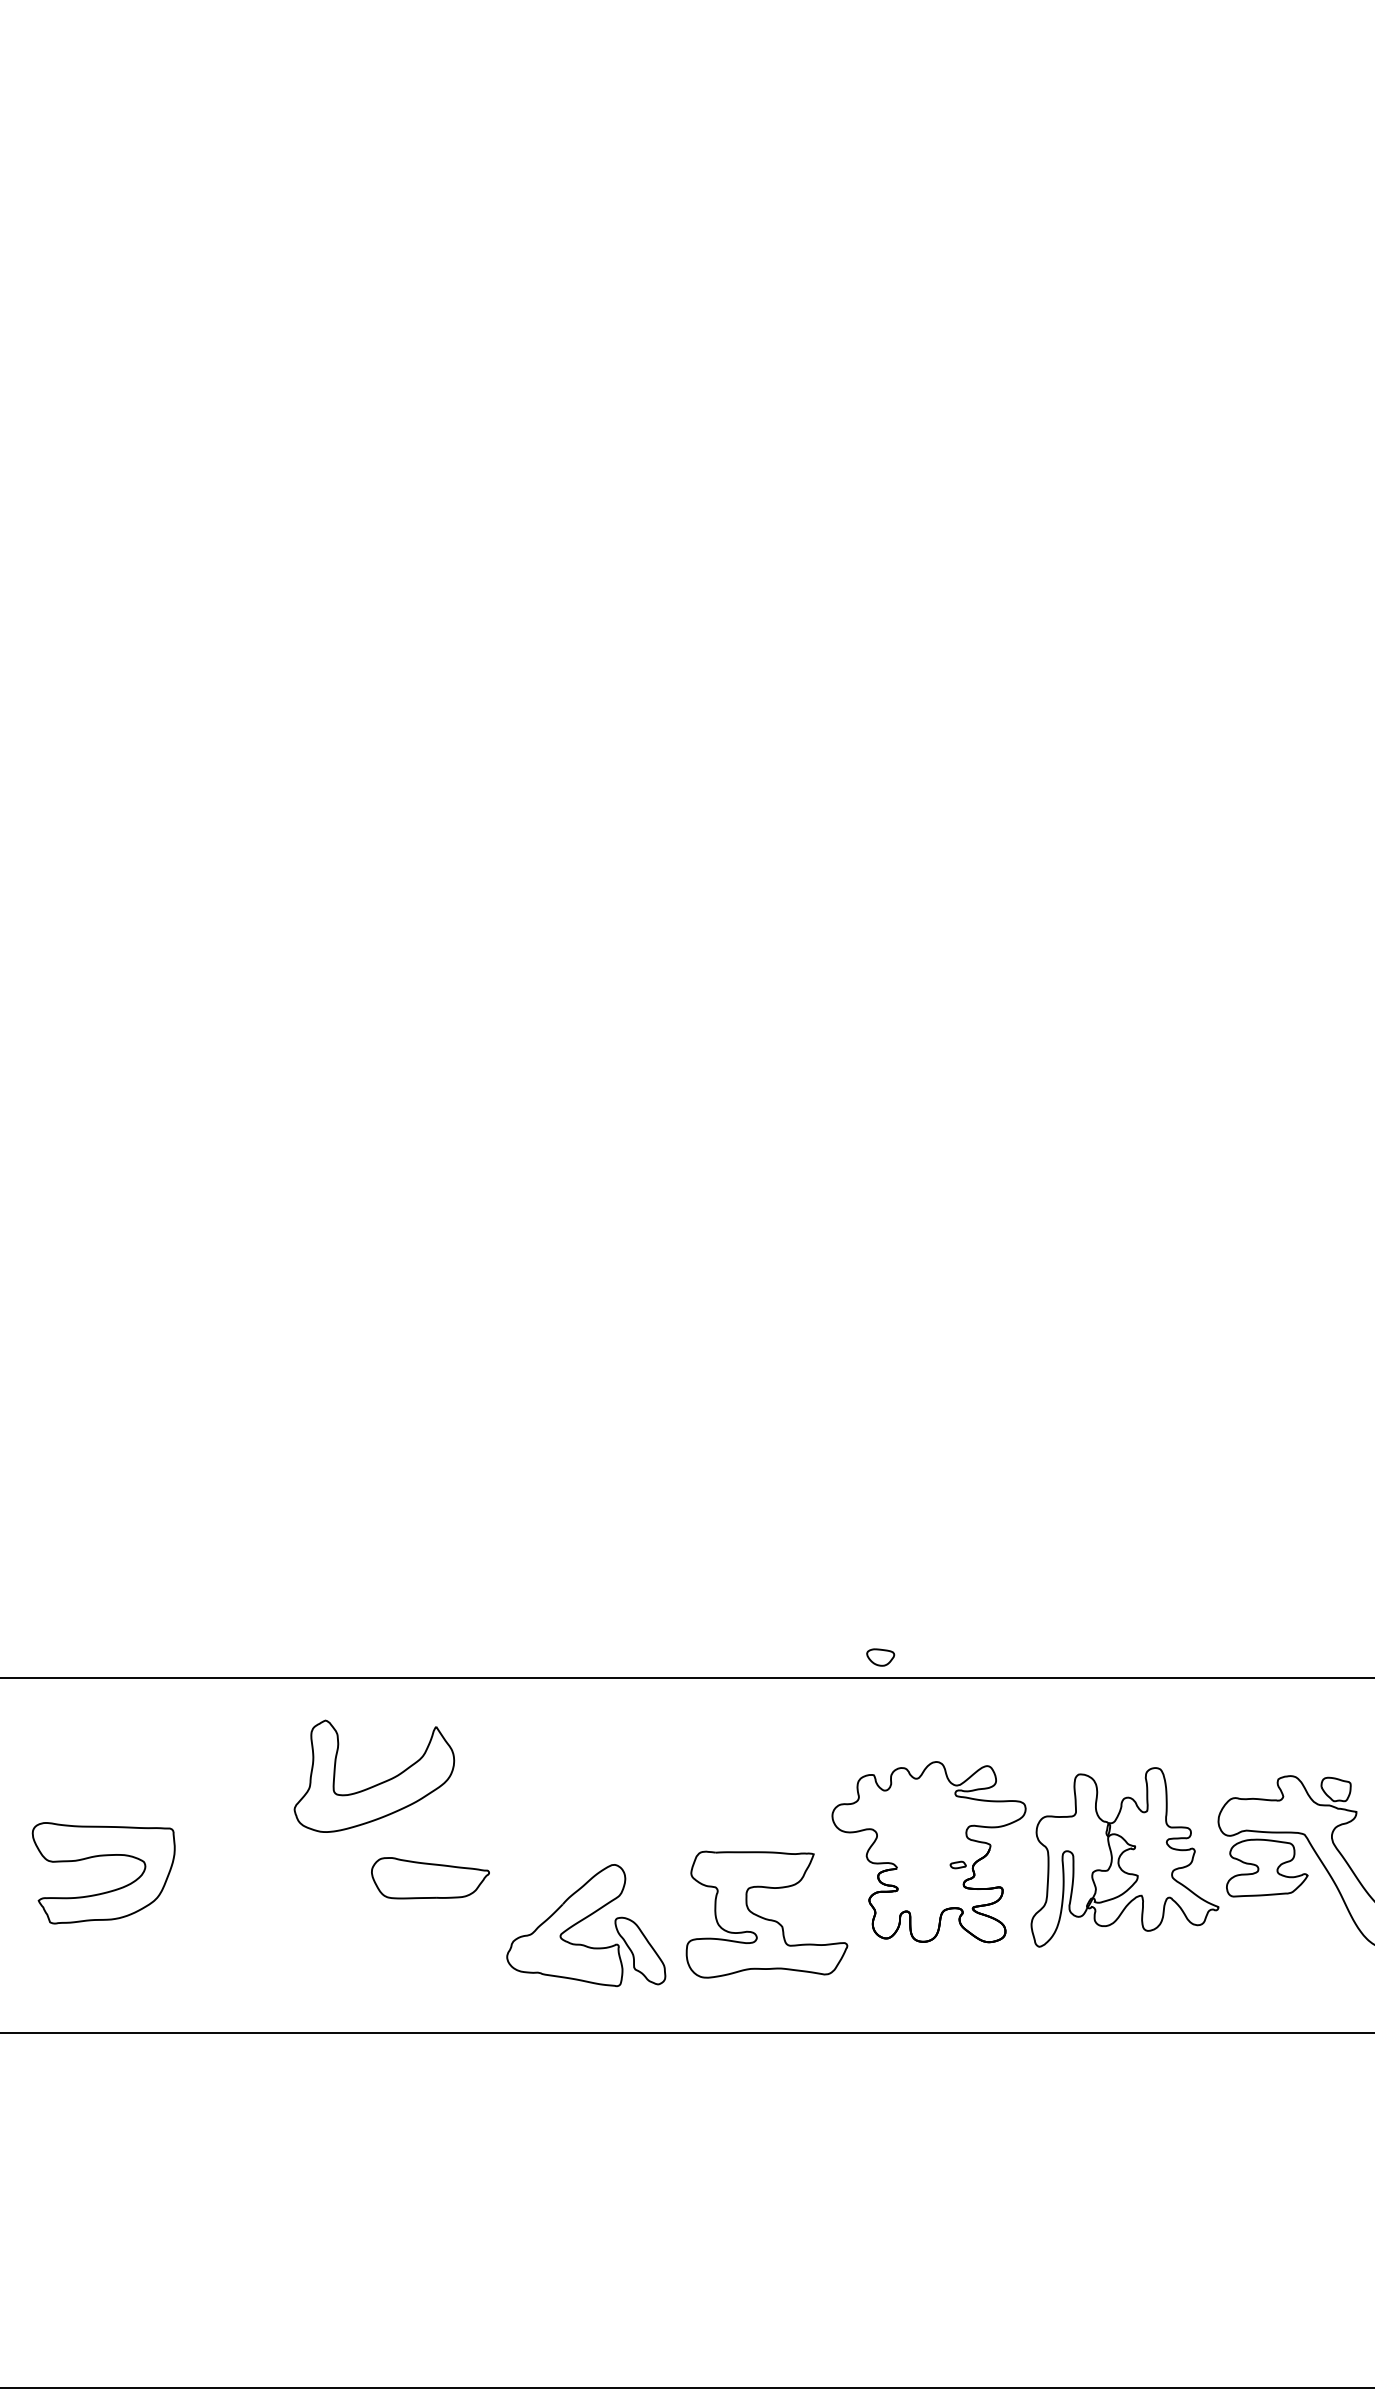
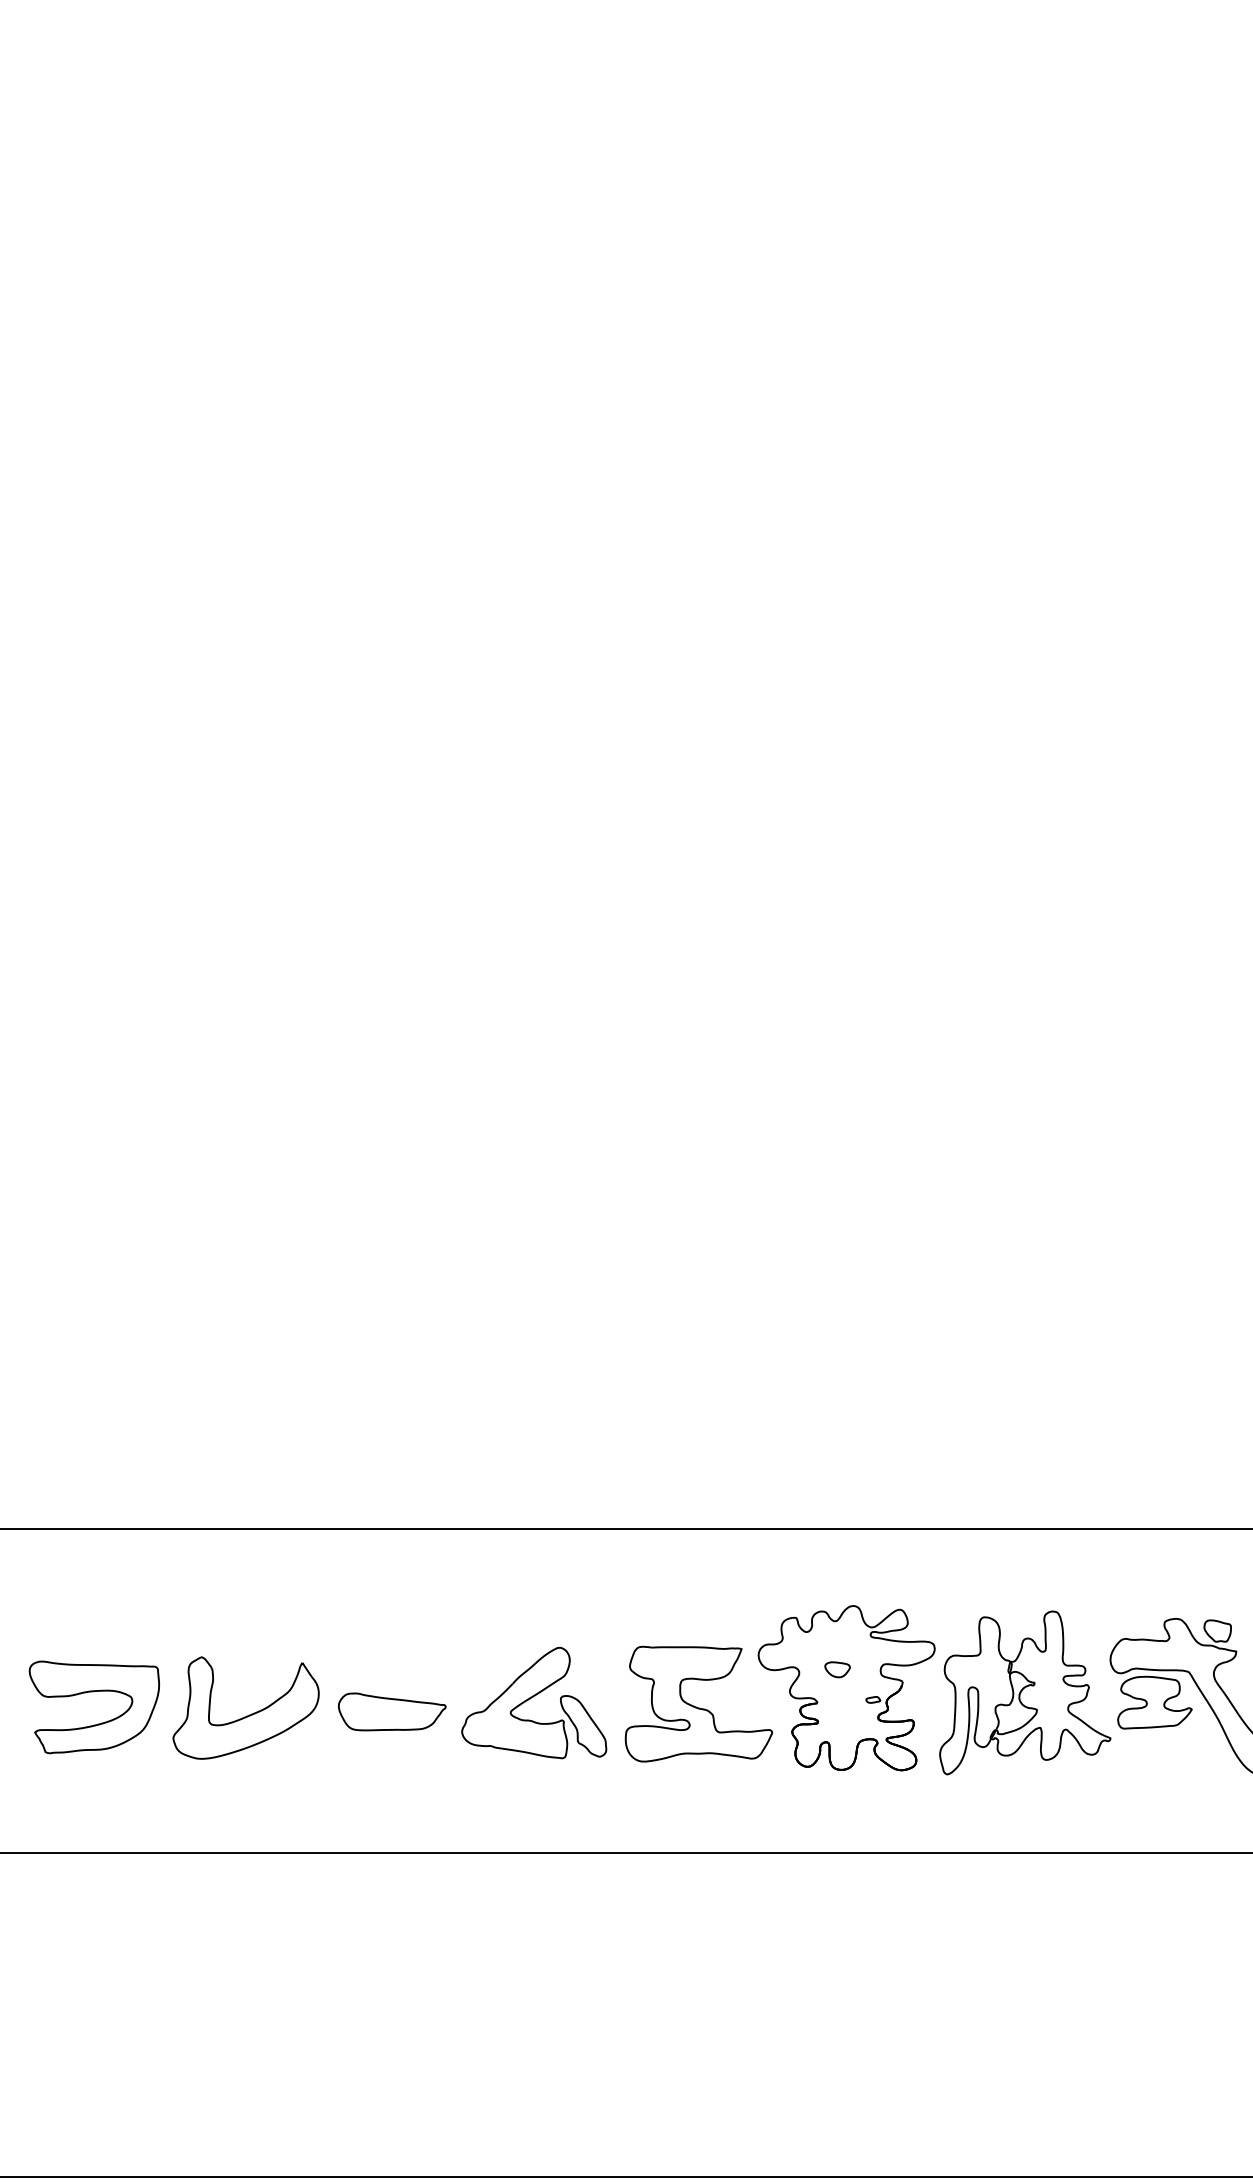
part: (880, 1657) -> (837, 1669), moved
part: (378, 1783) -> (249, 1714), moved
curve: (764, 1917) -> (696, 1706), moved
part: (586, 1924) -> (534, 1702), moved

